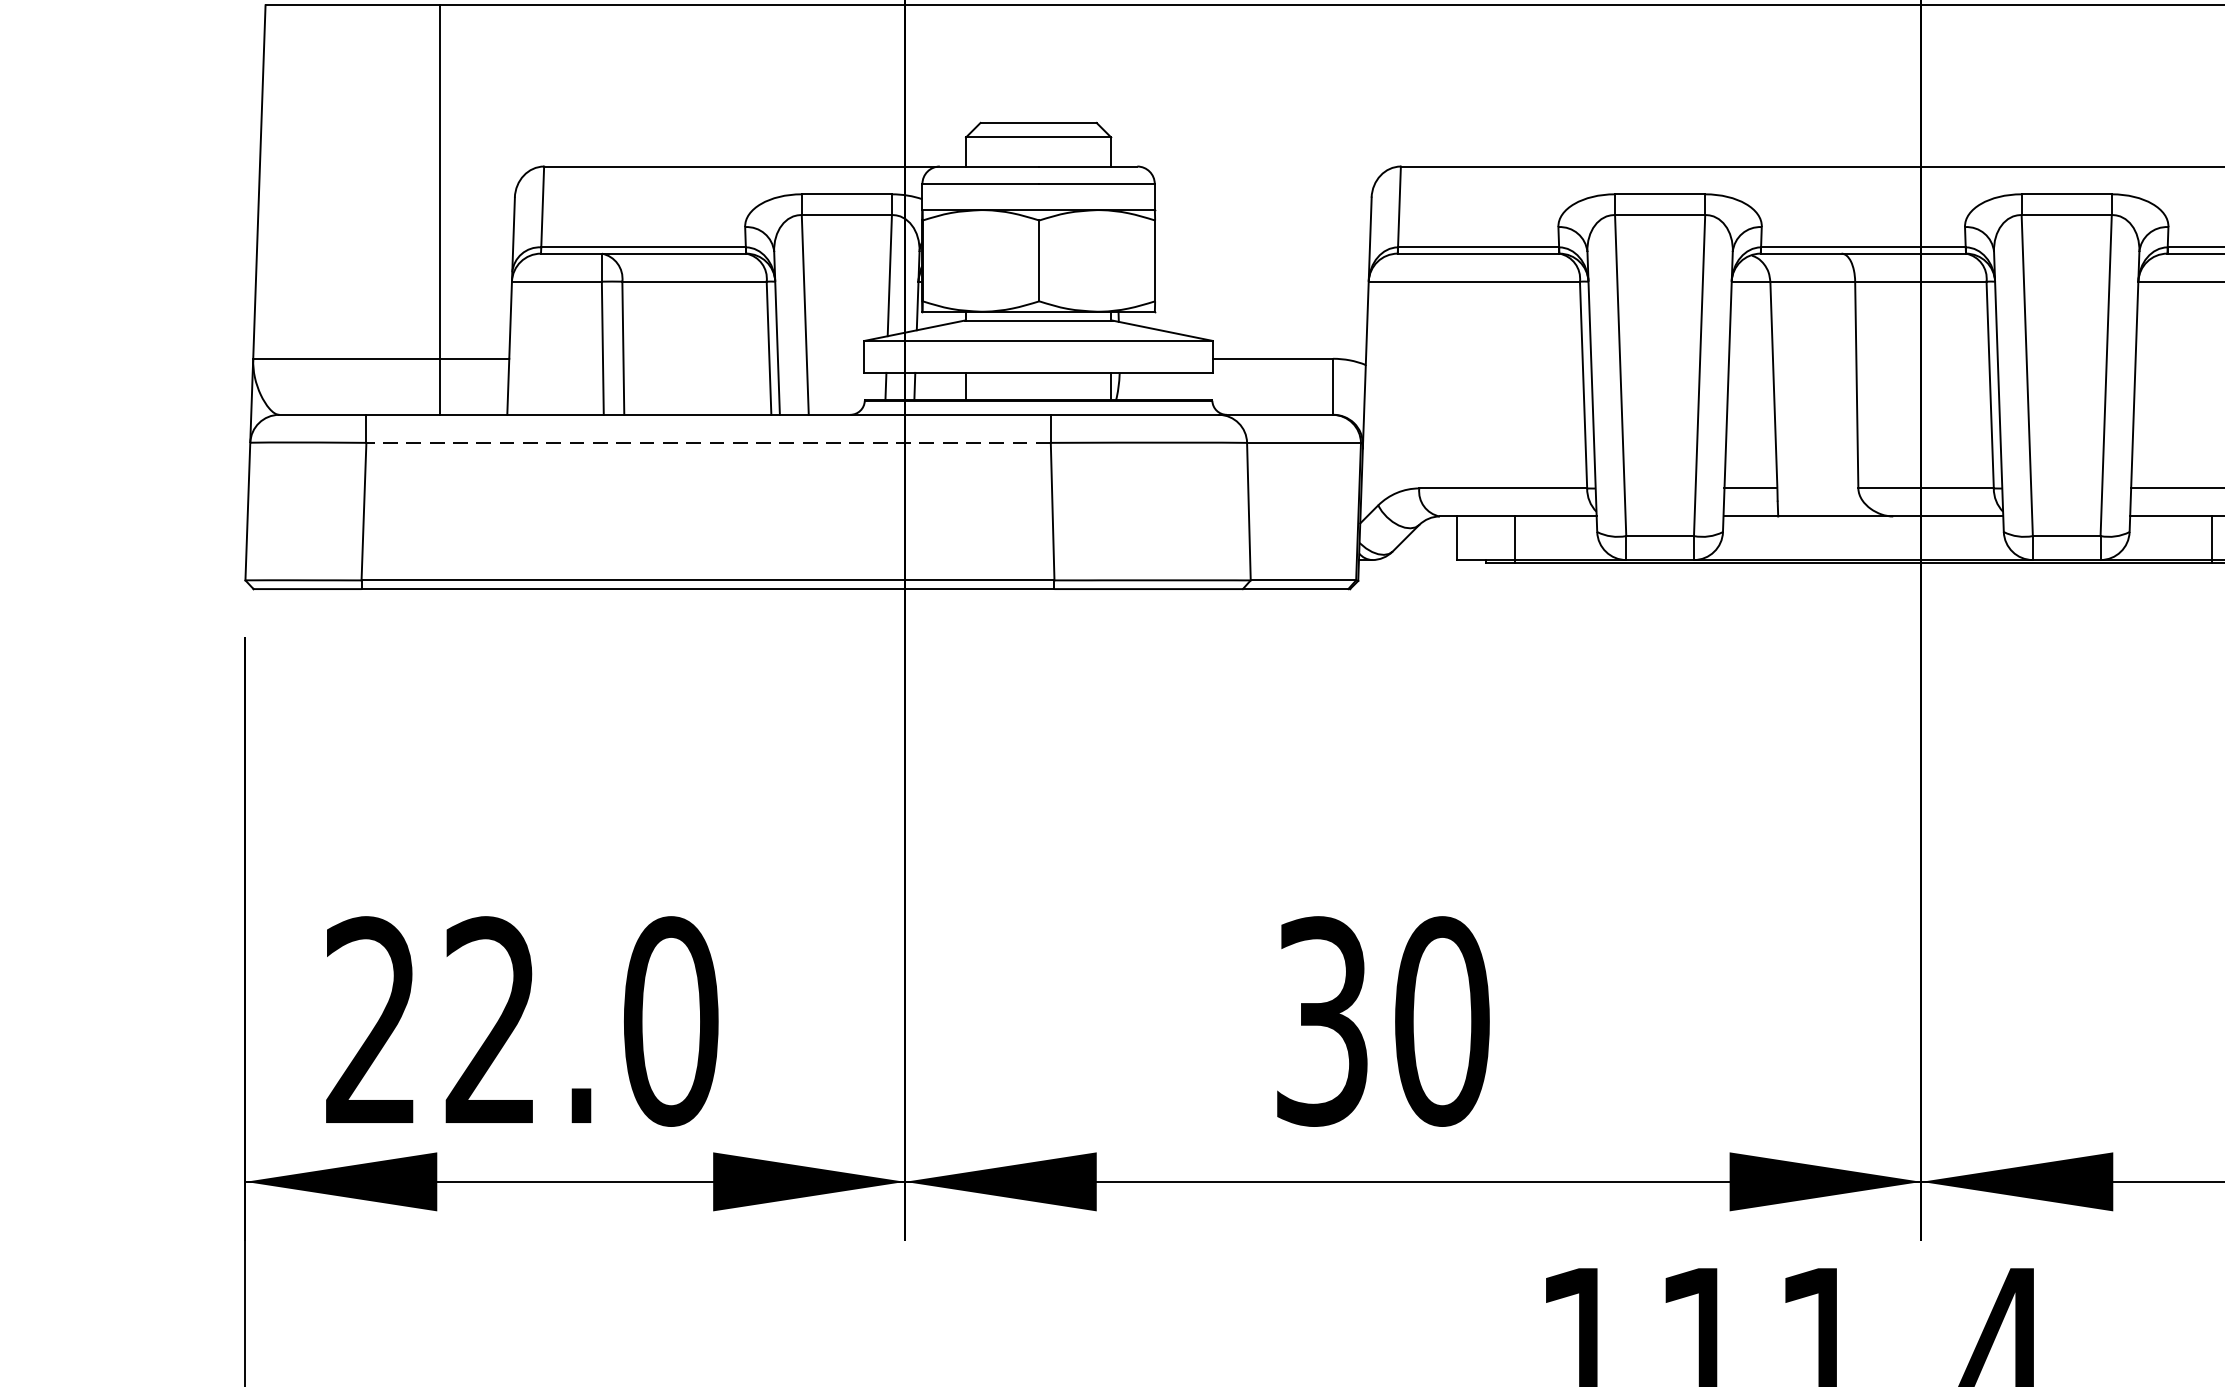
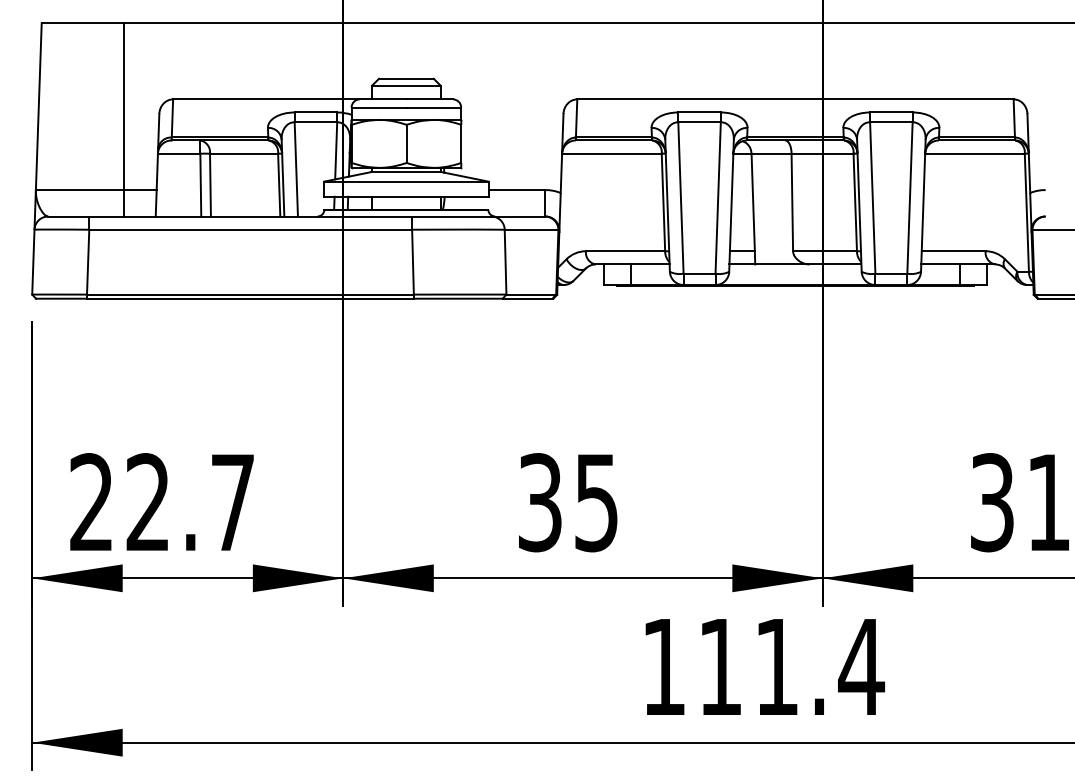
line: (708, 442) -> (250, 229), dashed -> solid
text: (669, 1021) -> (232, 502), 22.0 -> 22.7
text: (1441, 1021) -> (596, 502), 30 -> 35

